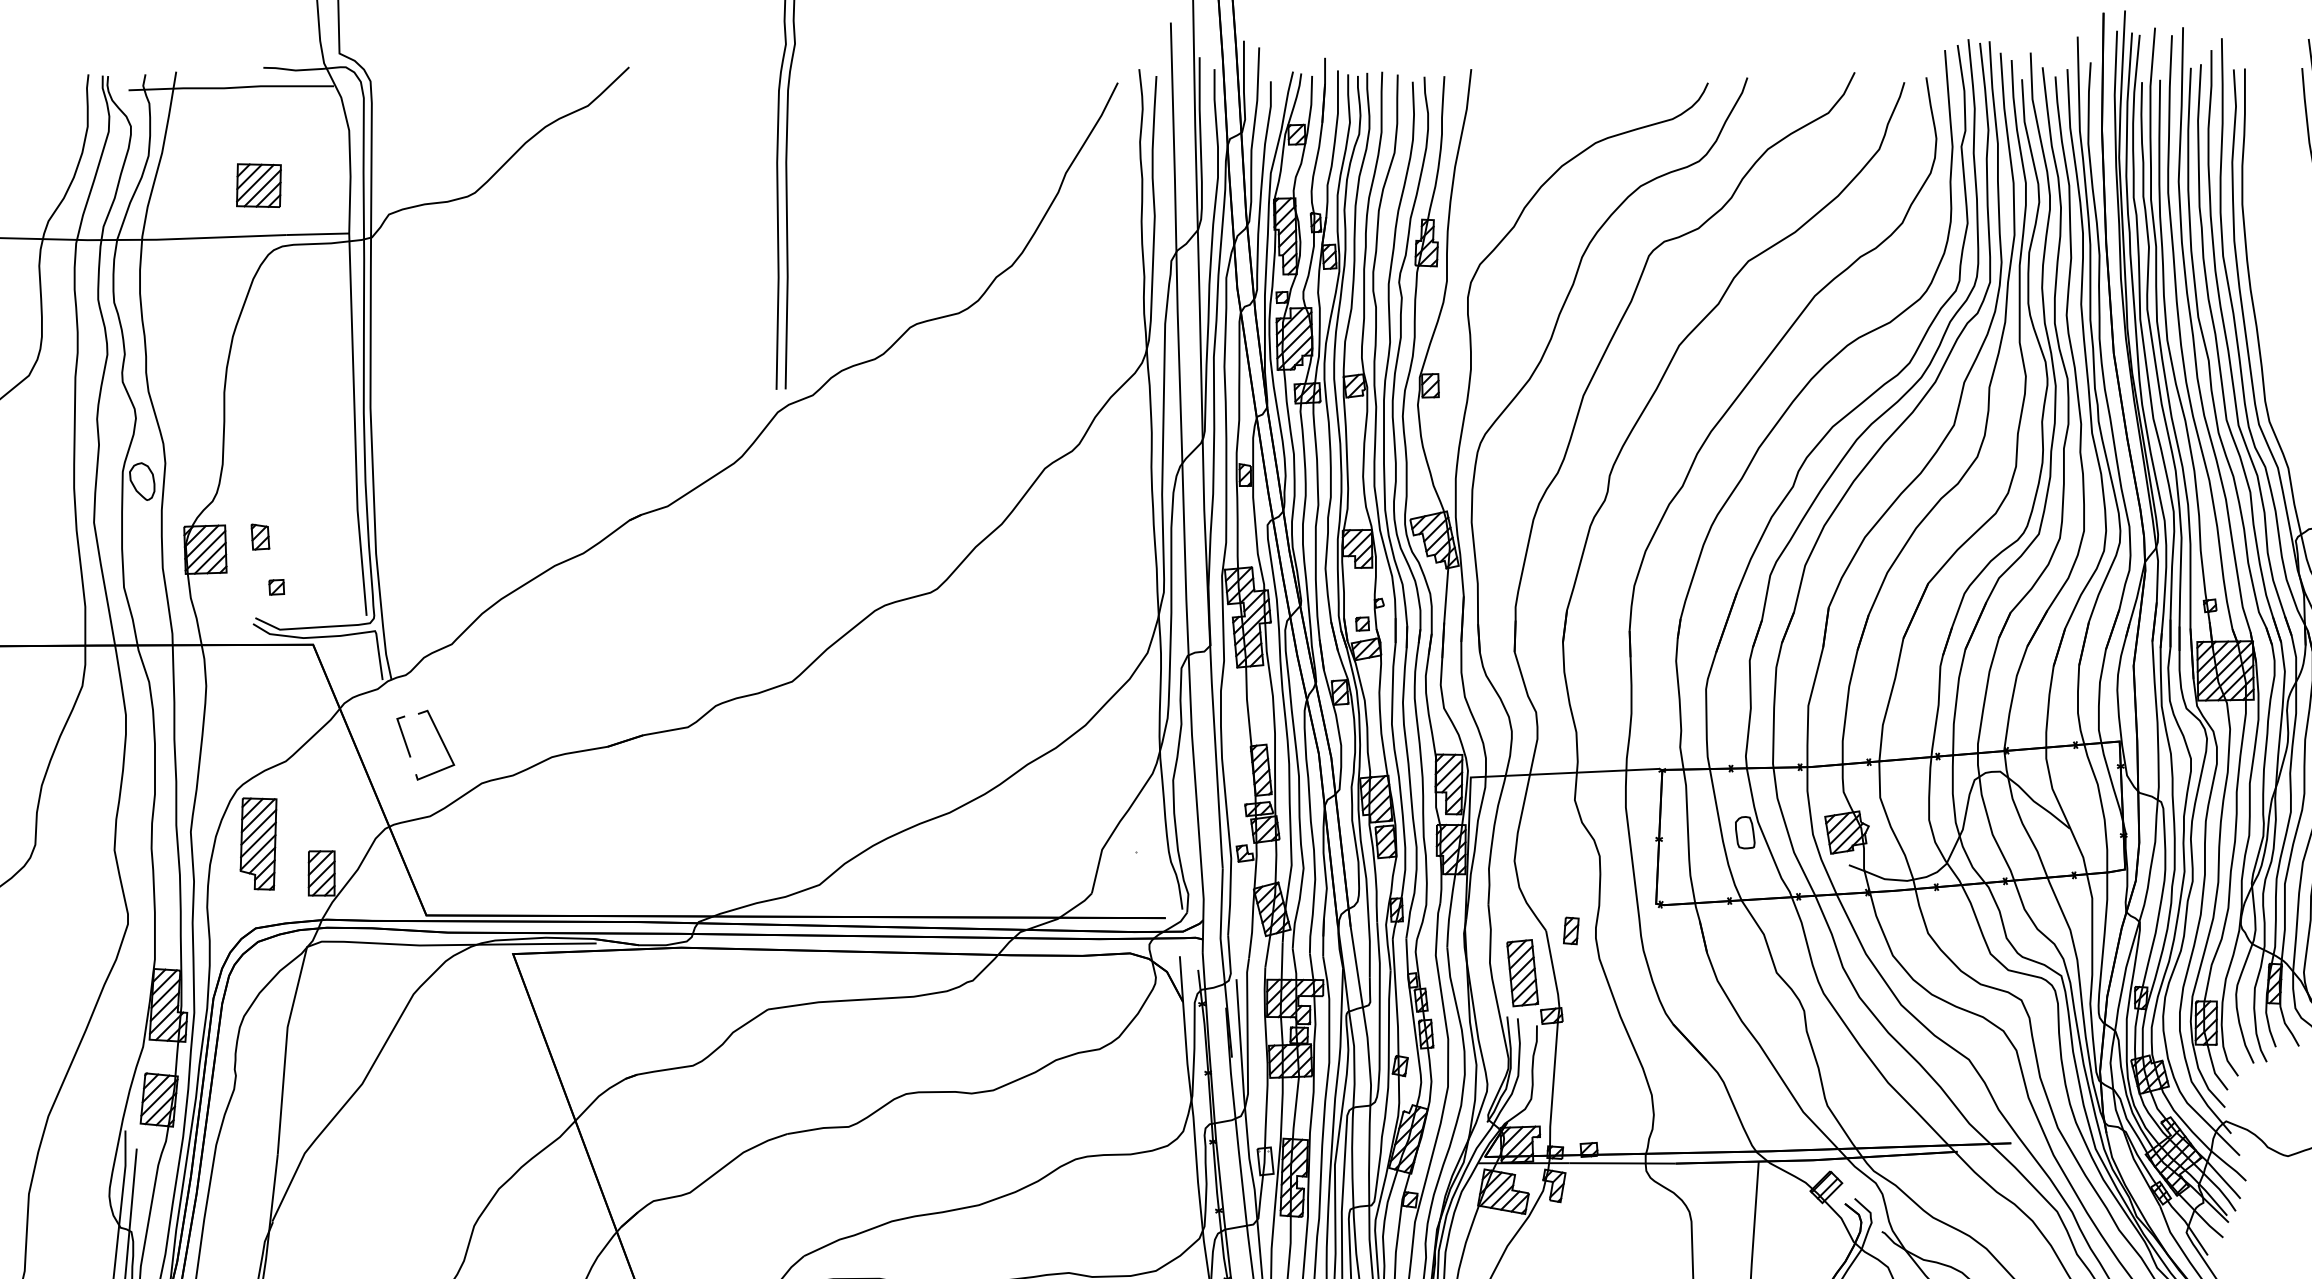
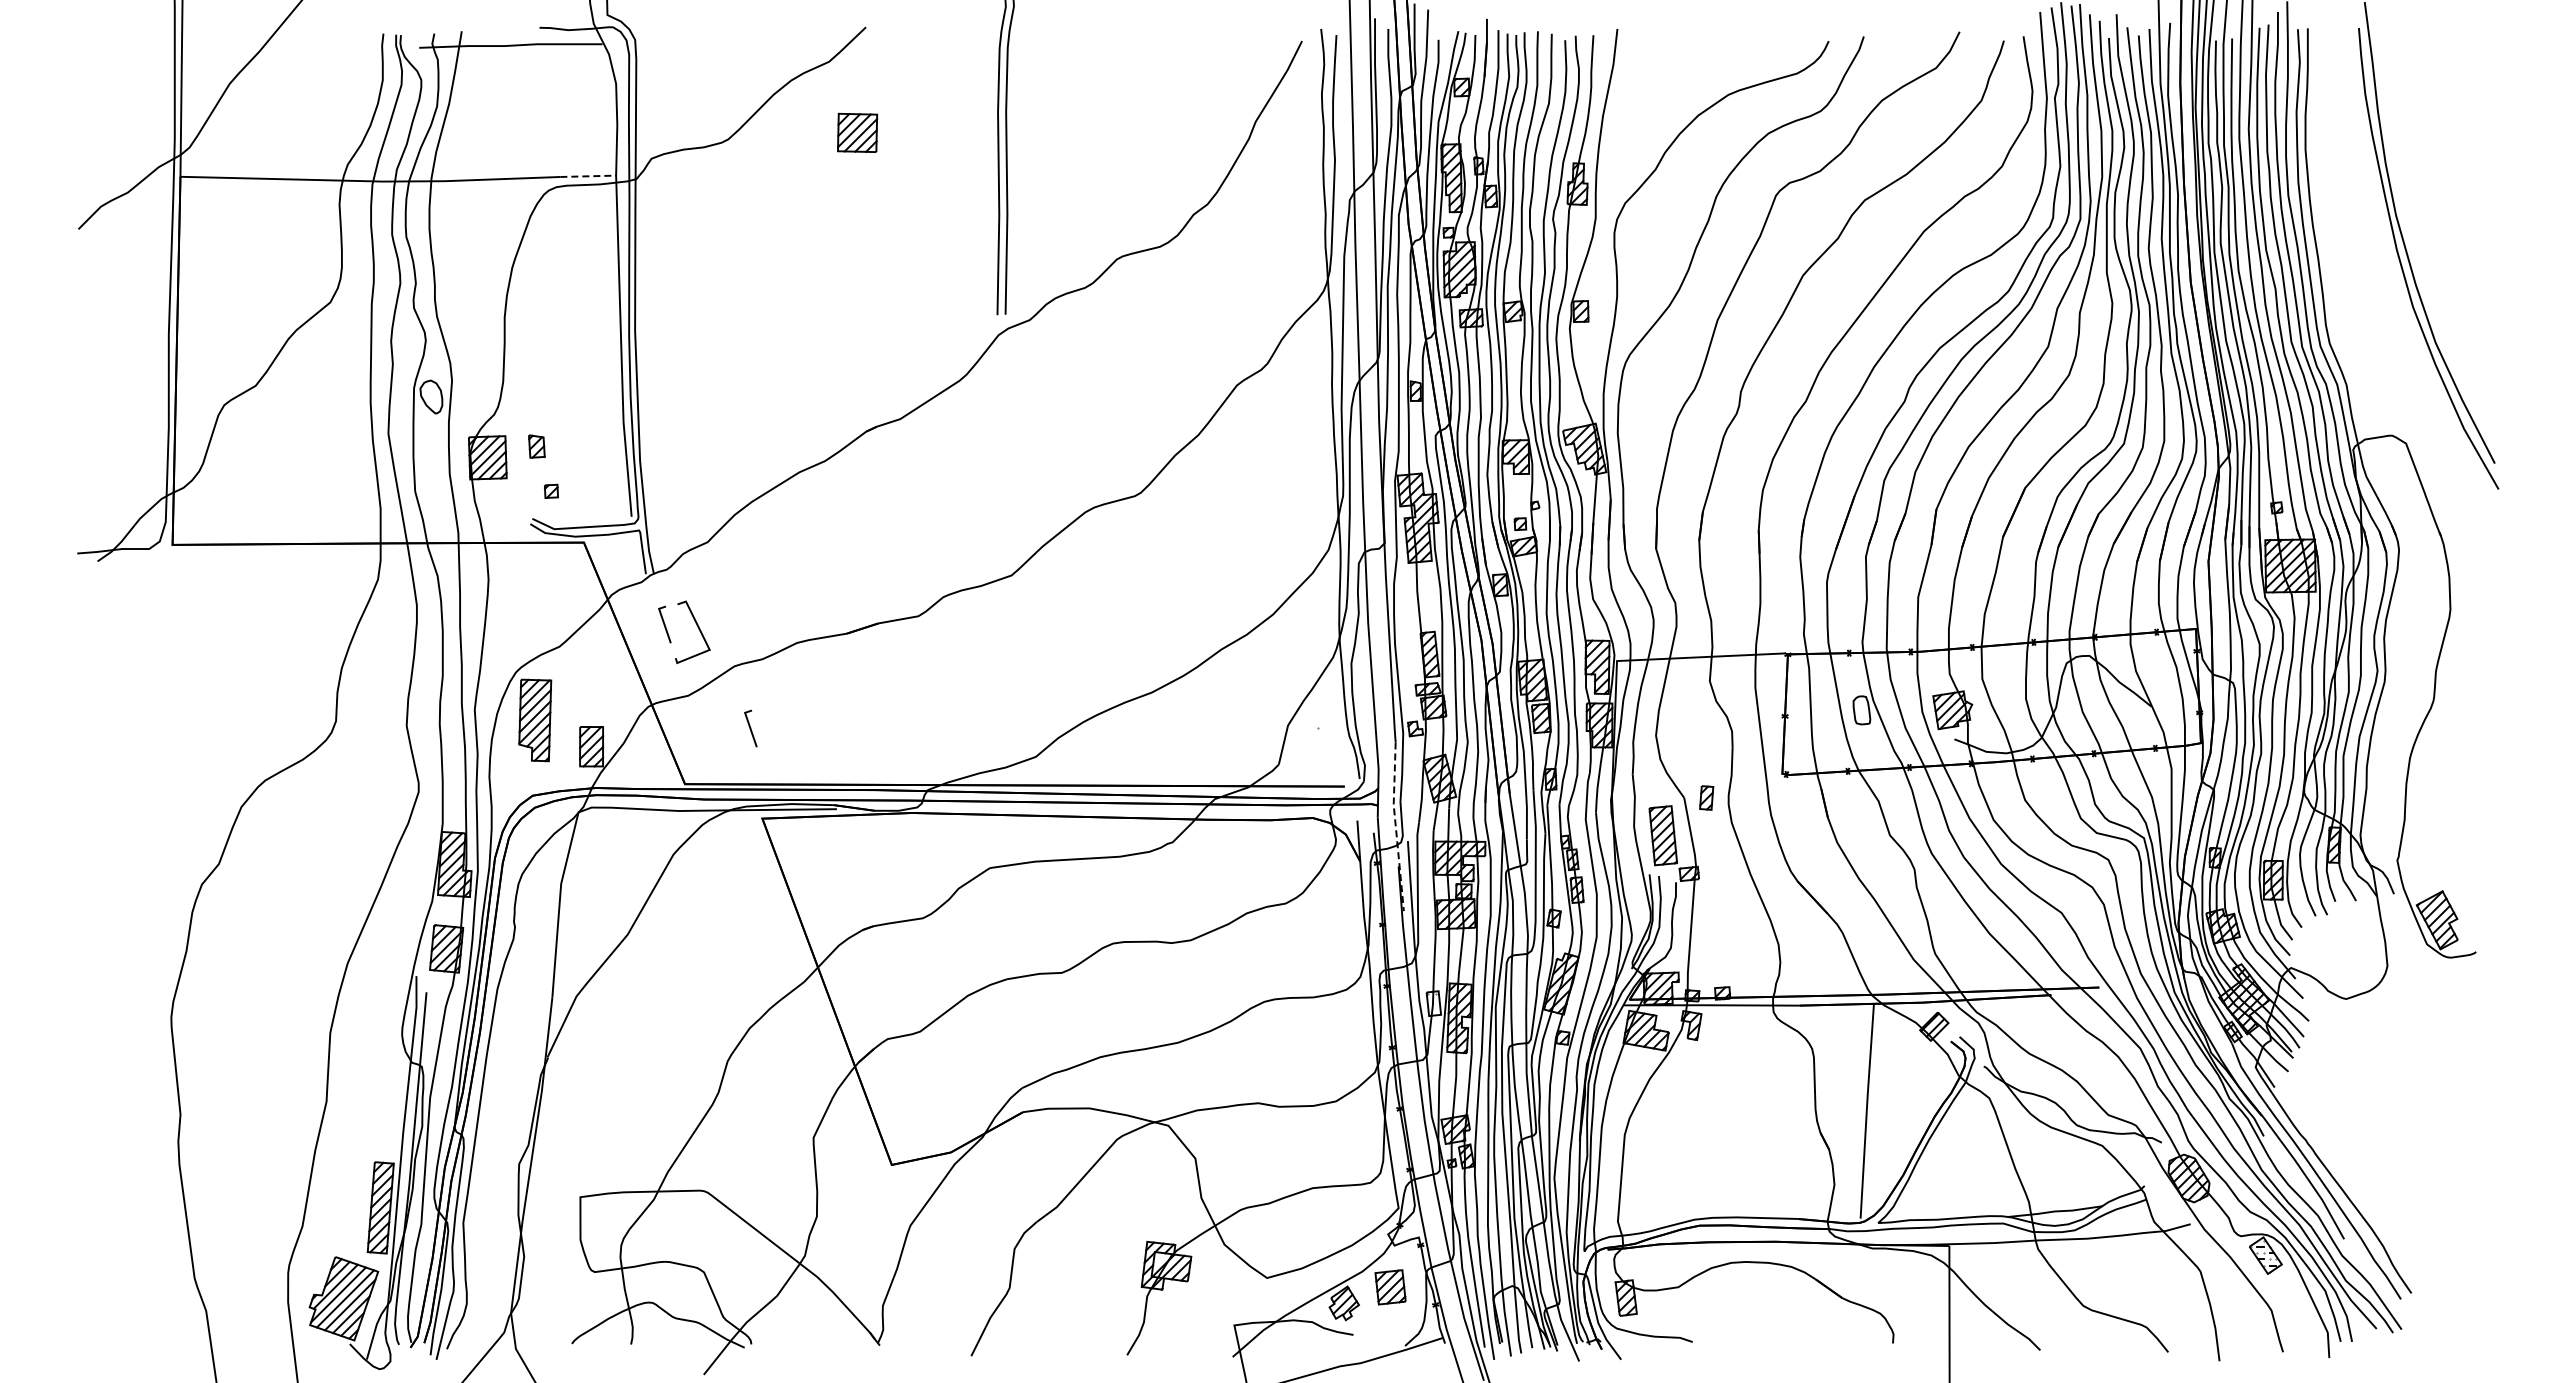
part: (258, 185) -> (857, 132), moved
line: (318, 234) -> (588, 176), solid -> dashed
line: (499, 853) -> (750, 728), added
line: (1222, 962) -> (1395, 826), solid -> dashed

